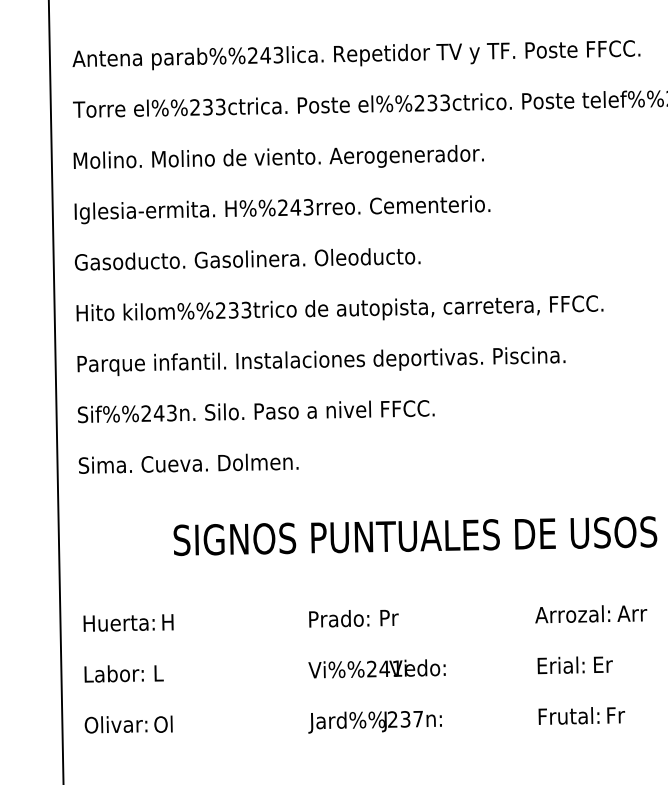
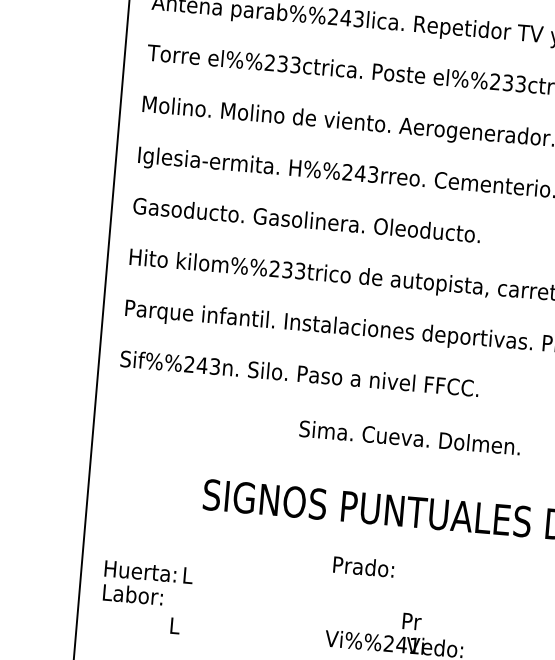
text: (188, 463) -> (409, 437), moved
text: (339, 618) -> (364, 566), moved
text: (389, 618) -> (411, 622), moved
text: (168, 622) -> (190, 575), H -> L
text: (113, 673) -> (132, 594), moved

